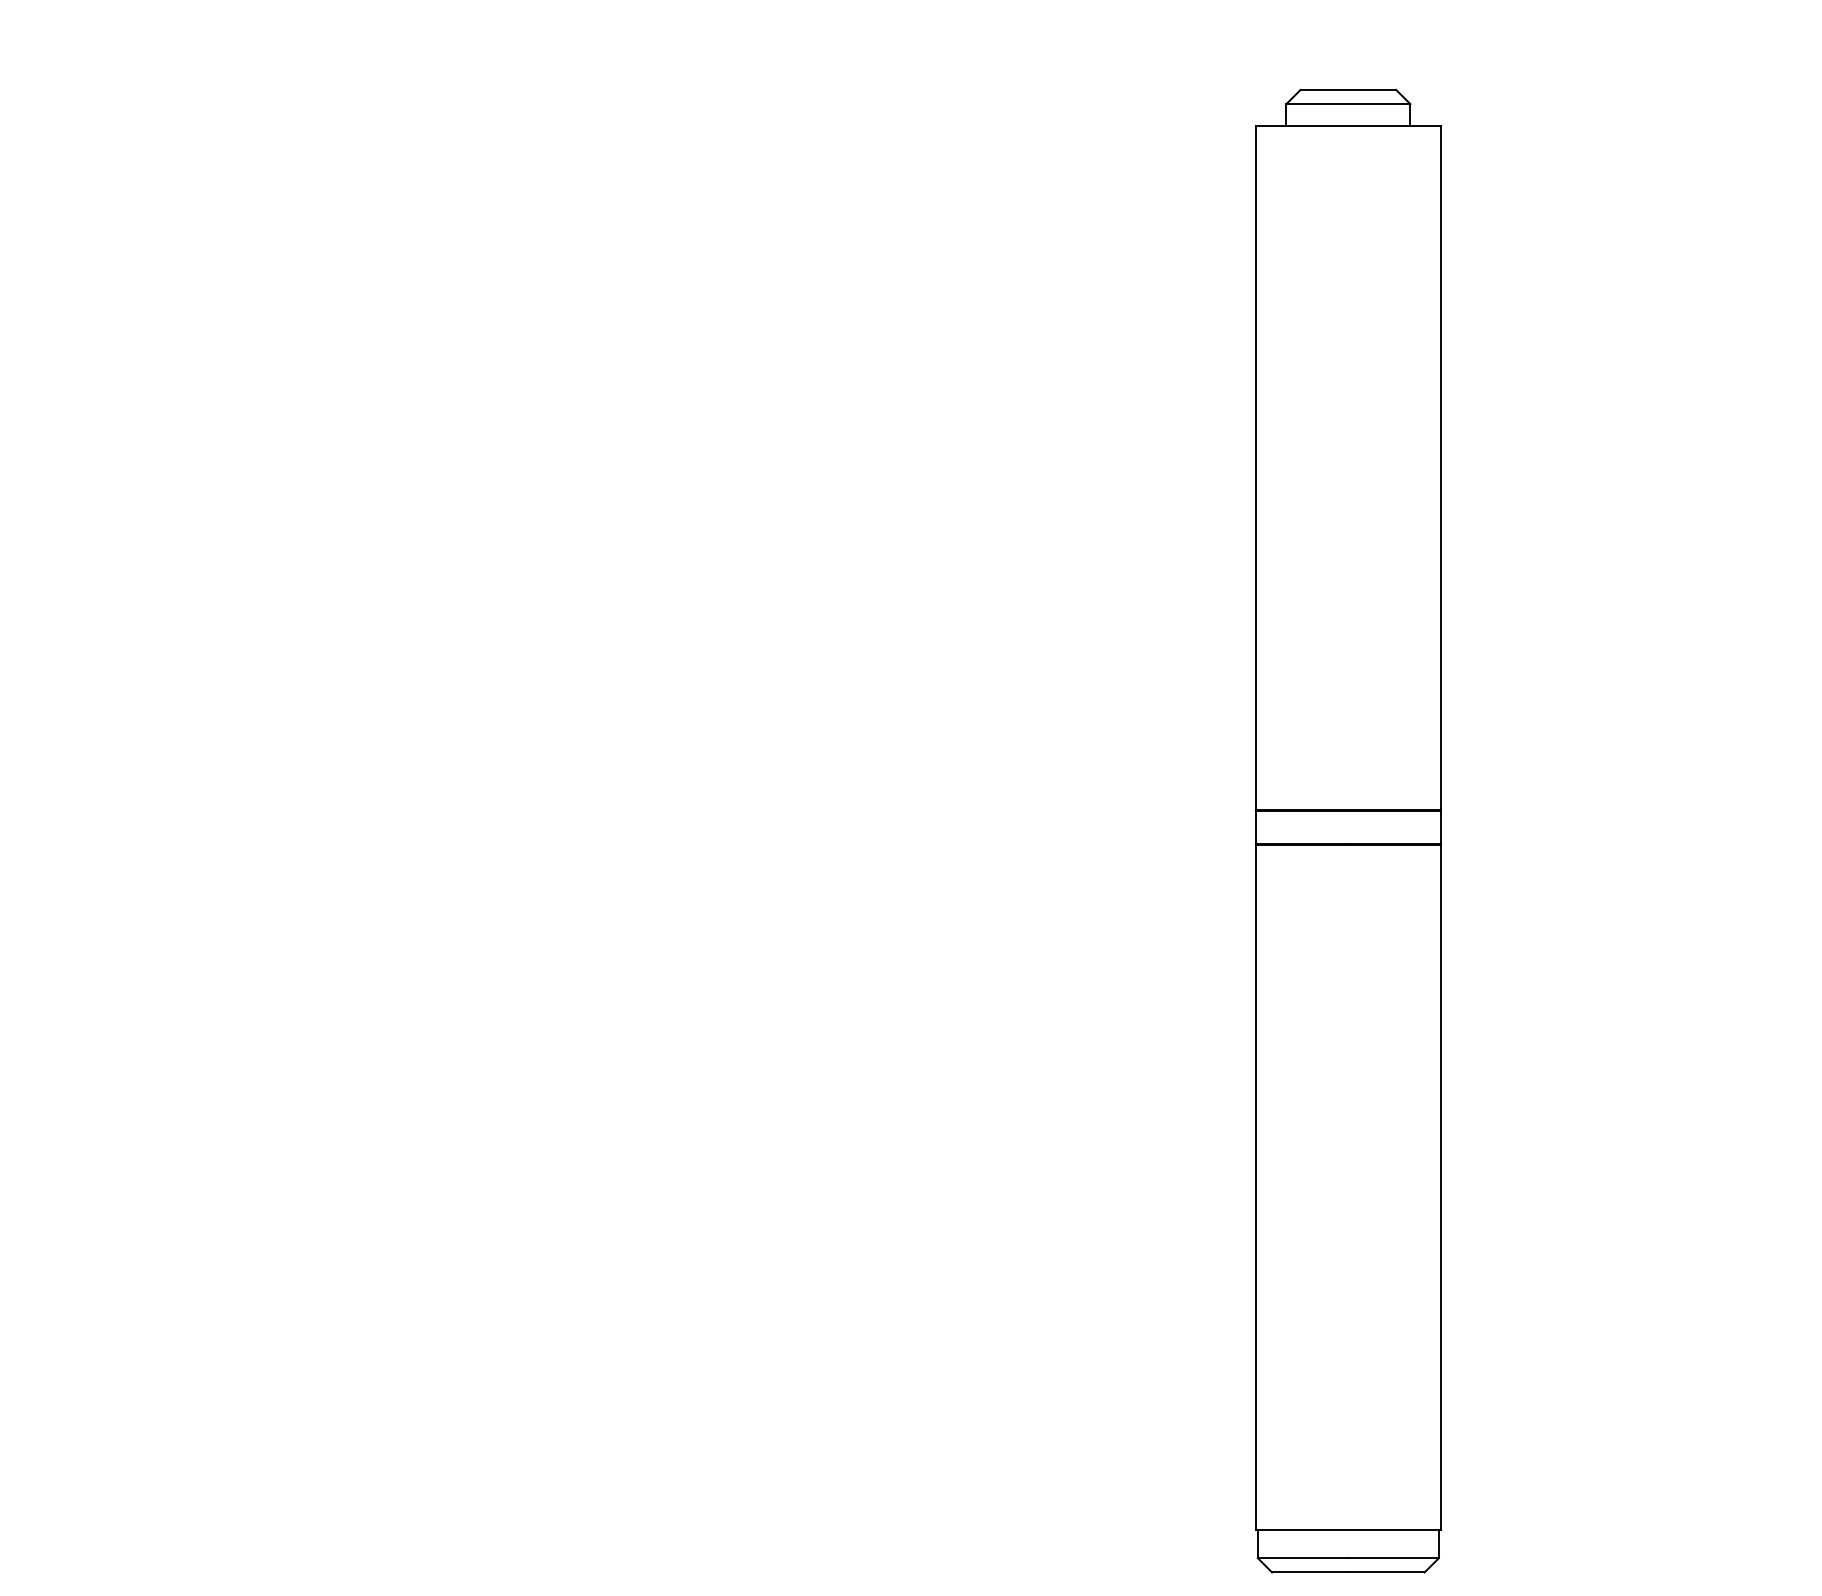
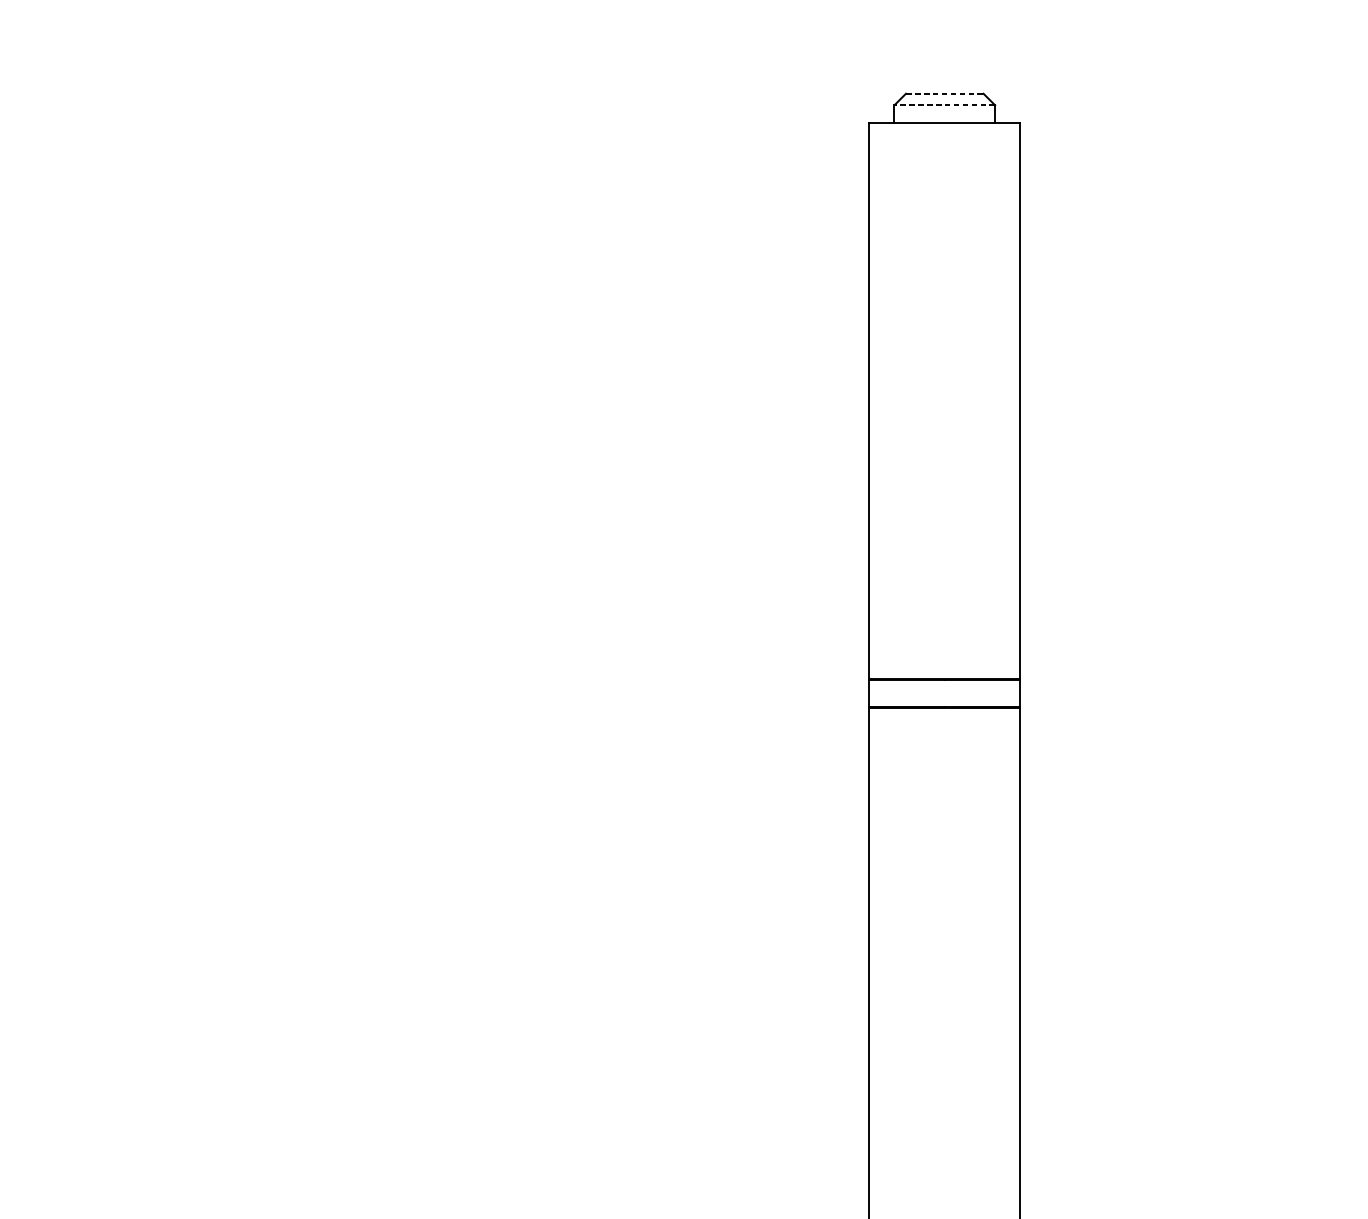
line: (1348, 89) -> (944, 93), solid -> dashed
line: (1347, 104) -> (944, 105), solid -> dashed

